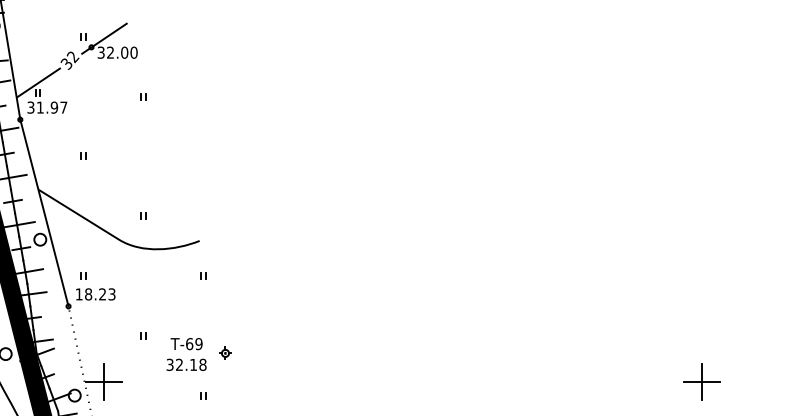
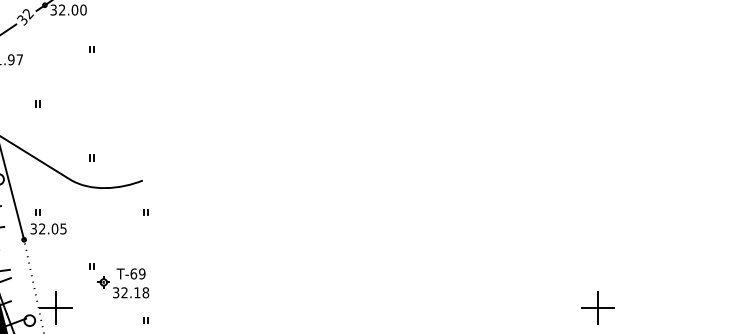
text: (95, 294) -> (48, 229), 18.23 -> 32.05
part: (225, 352) -> (103, 281), moved

